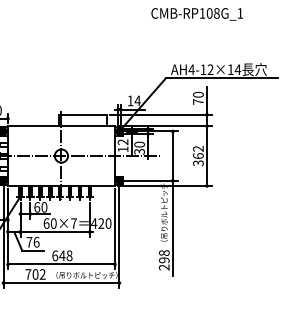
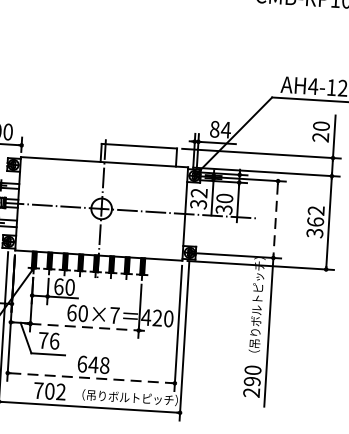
text: (130, 100) -> (214, 128), 14 -> 84
text: (198, 101) -> (320, 136), 70 -> 20
text: (122, 149) -> (197, 204), 12 -> 32
line: (172, 156) -> (275, 220), solid -> dashed
line: (55, 232) -> (85, 327), solid -> dashed
text: (164, 252) -> (253, 369), 298 -> 290
line: (61, 264) -> (91, 378), solid -> dashed

